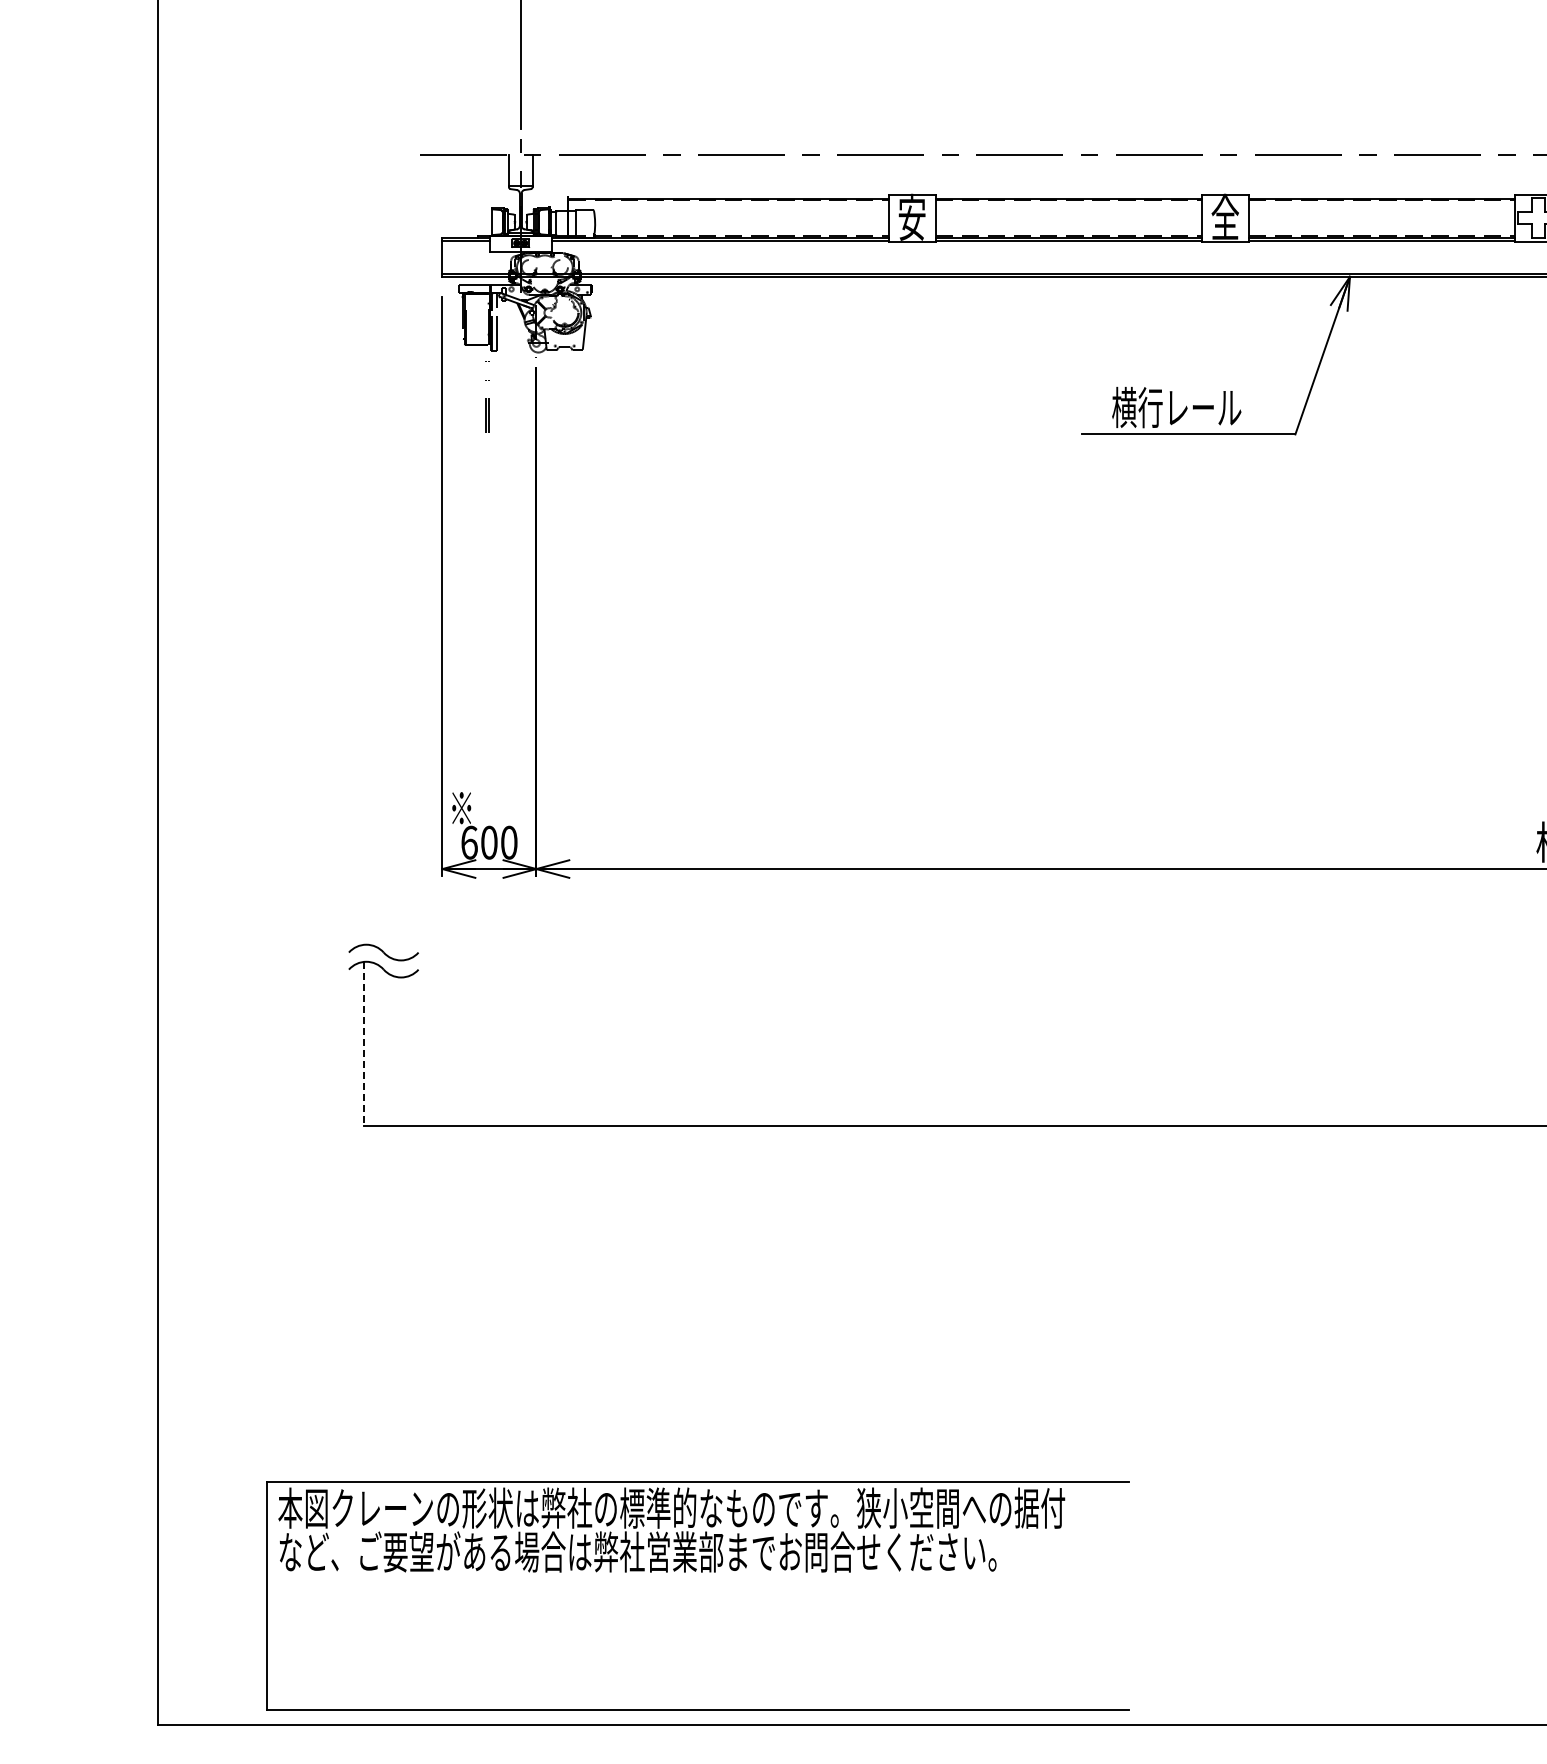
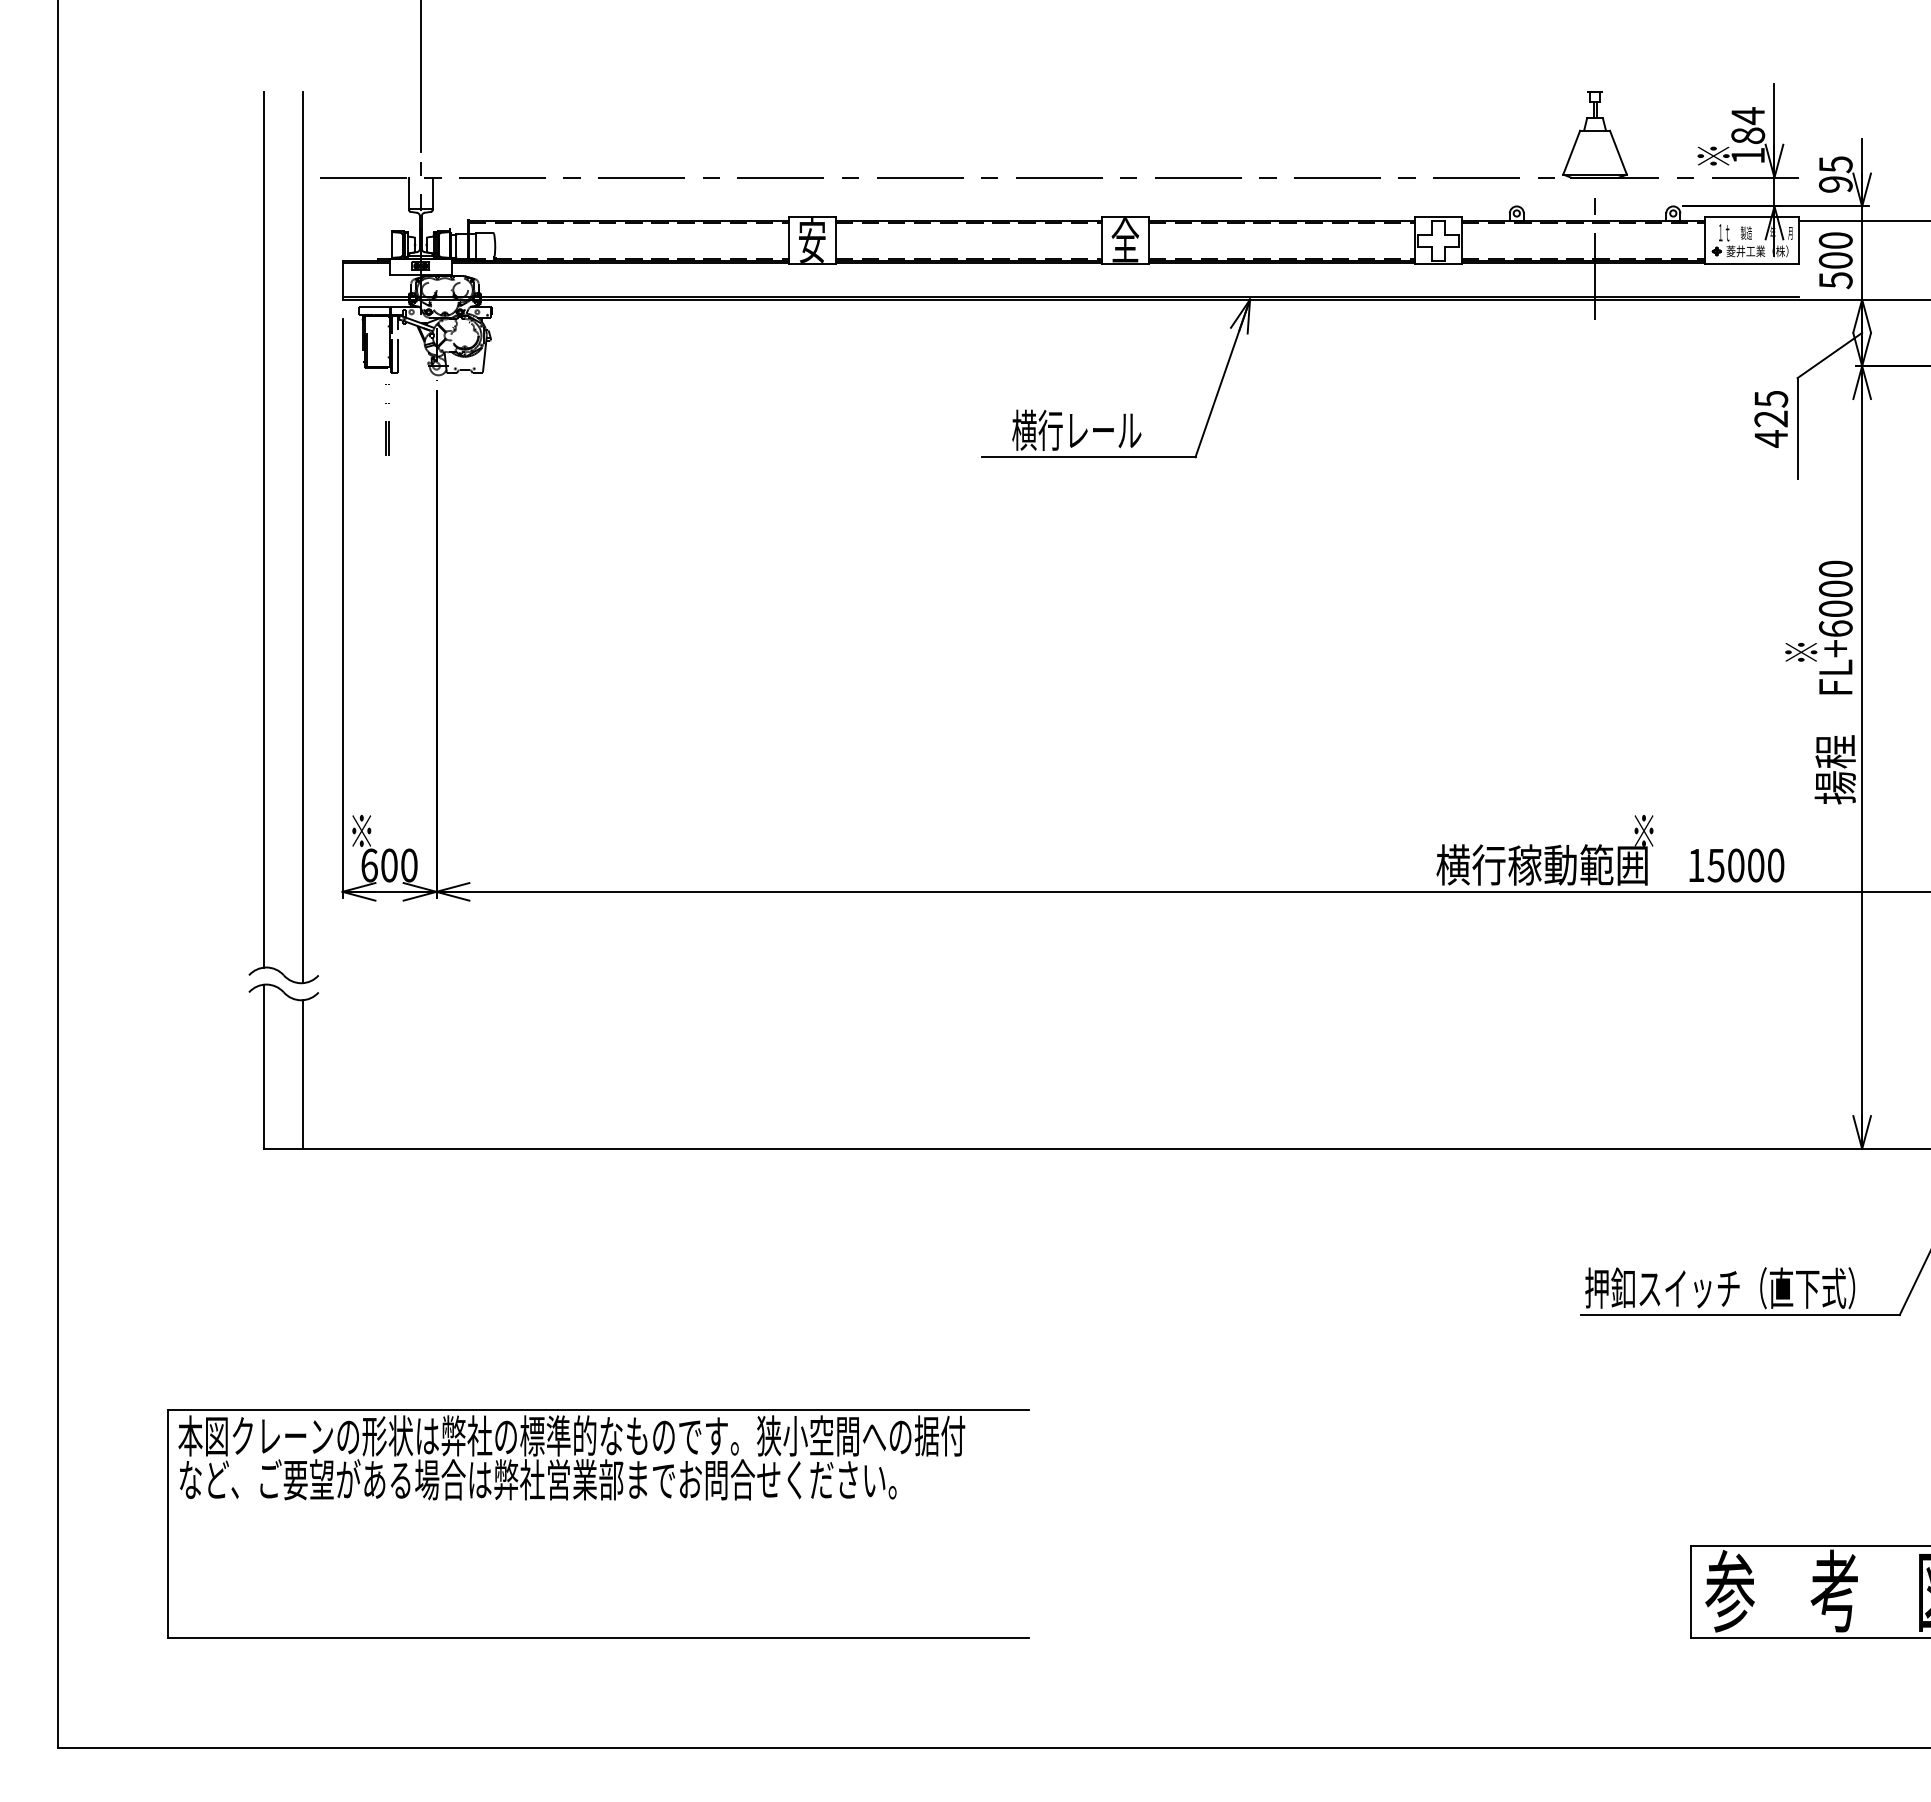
line: (364, 506) -> (264, 529), added
line: (403, 514) -> (303, 537), added
line: (364, 1044) -> (264, 1067), dashed -> solid
line: (403, 1051) -> (303, 1074), added
part: (701, 1572) -> (601, 1500), moved

